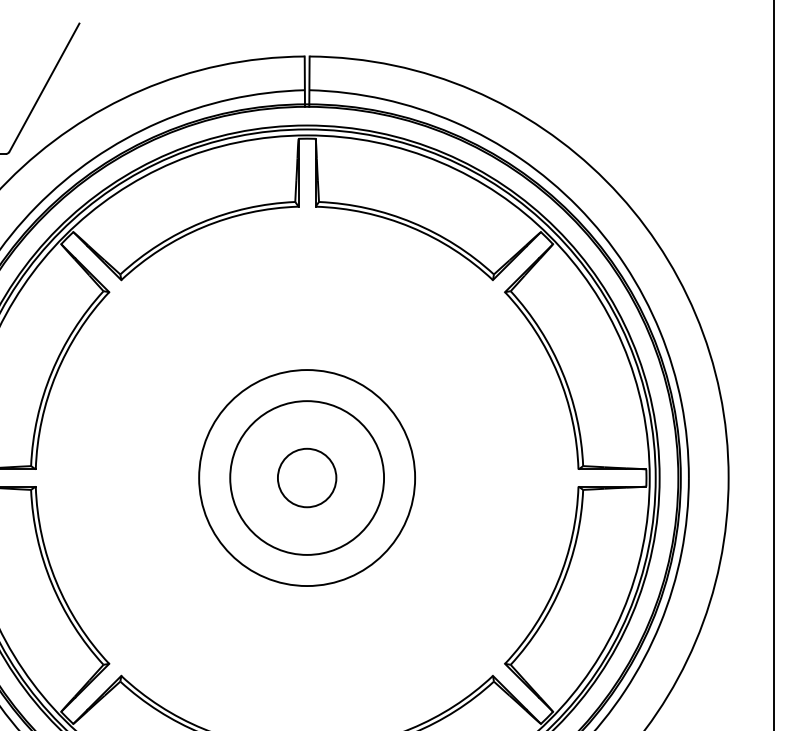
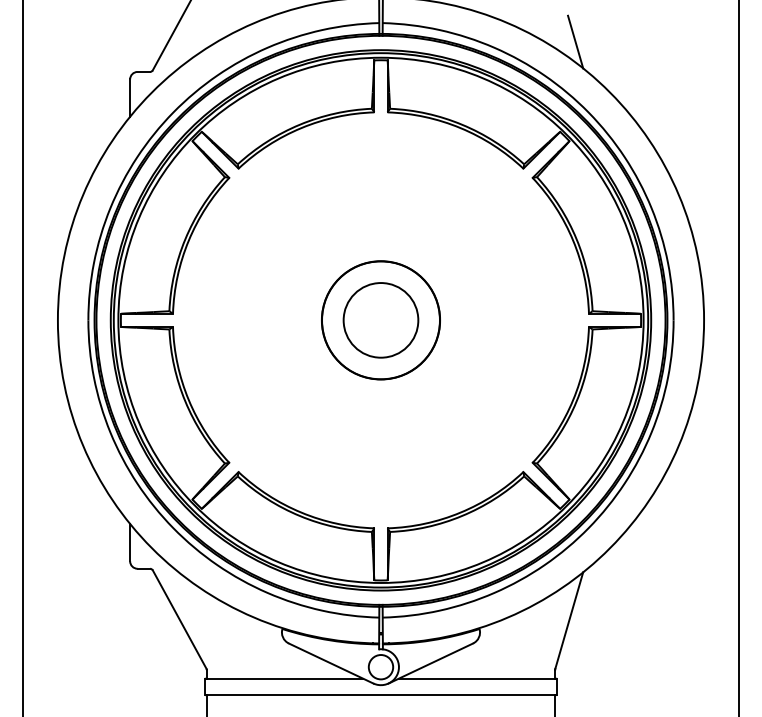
line: (560, 114) -> (575, 41), added
circle: (306, 478) -> (380, 320), size x0.71
circle: (306, 478) -> (380, 320), size x1.67

